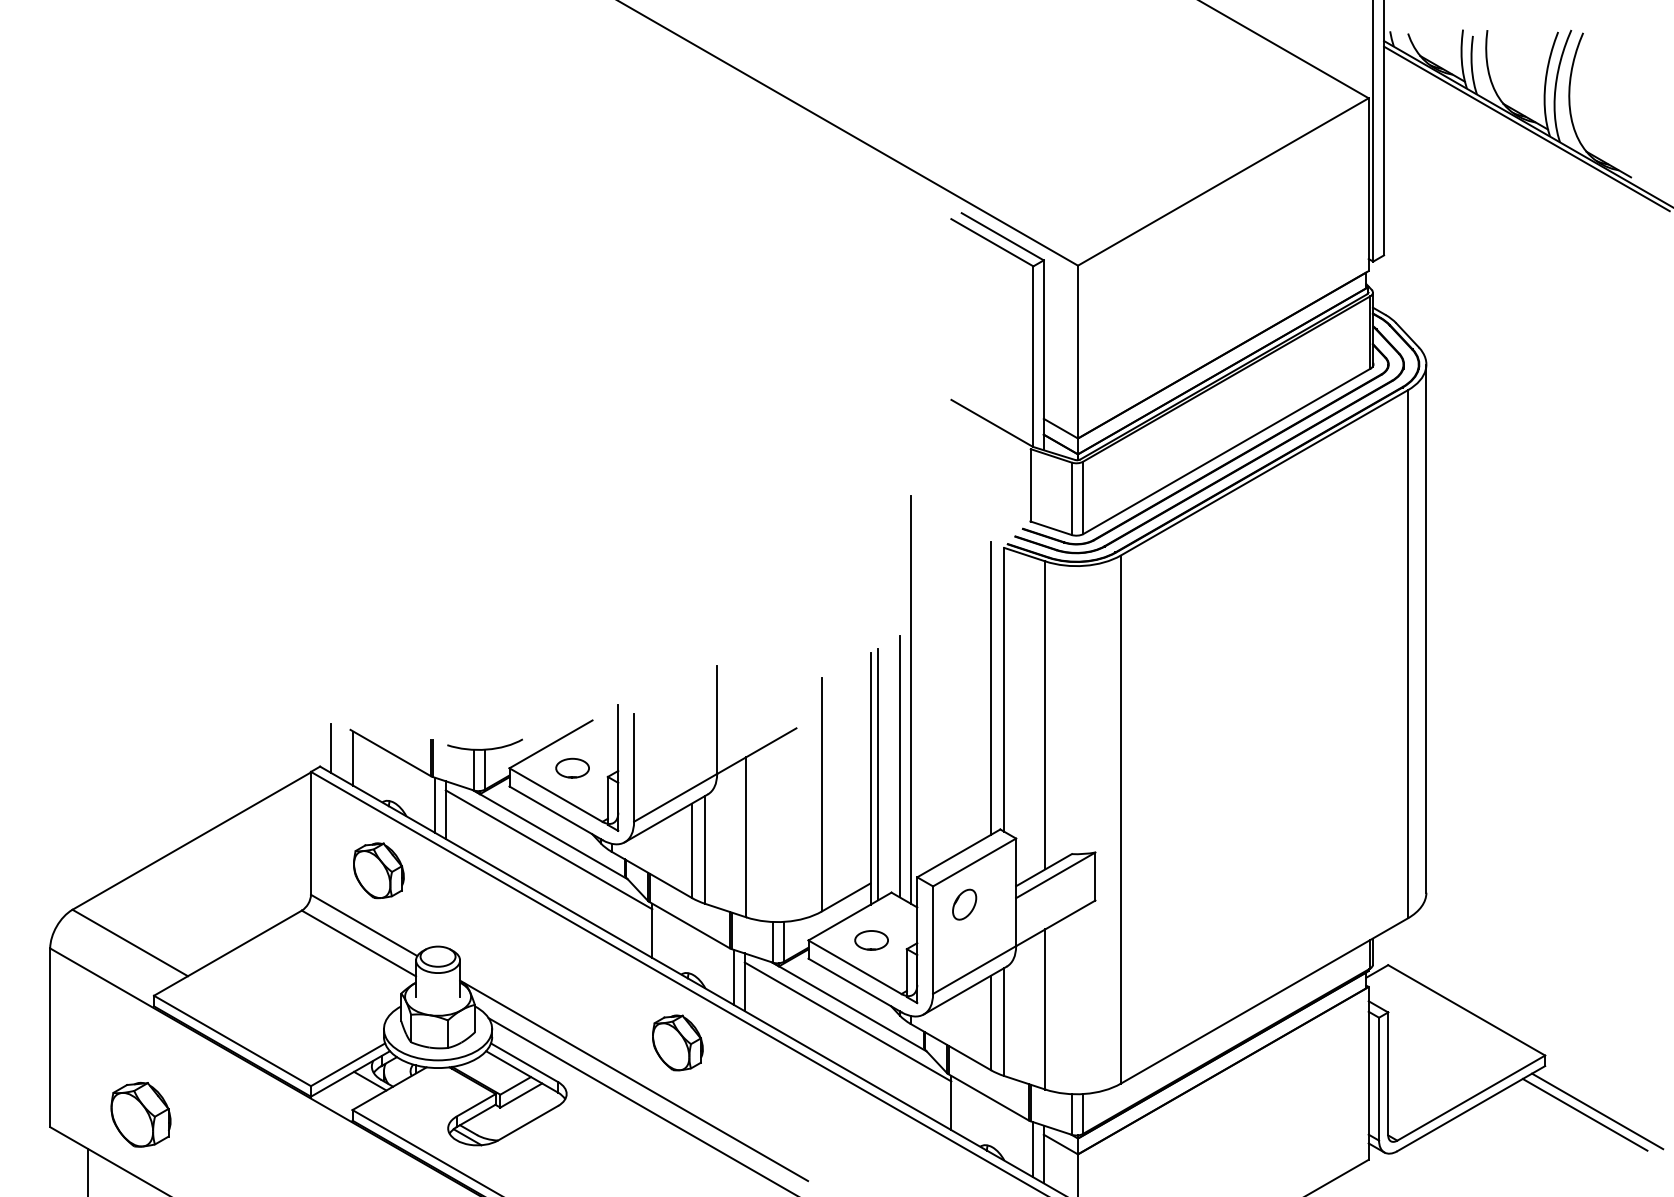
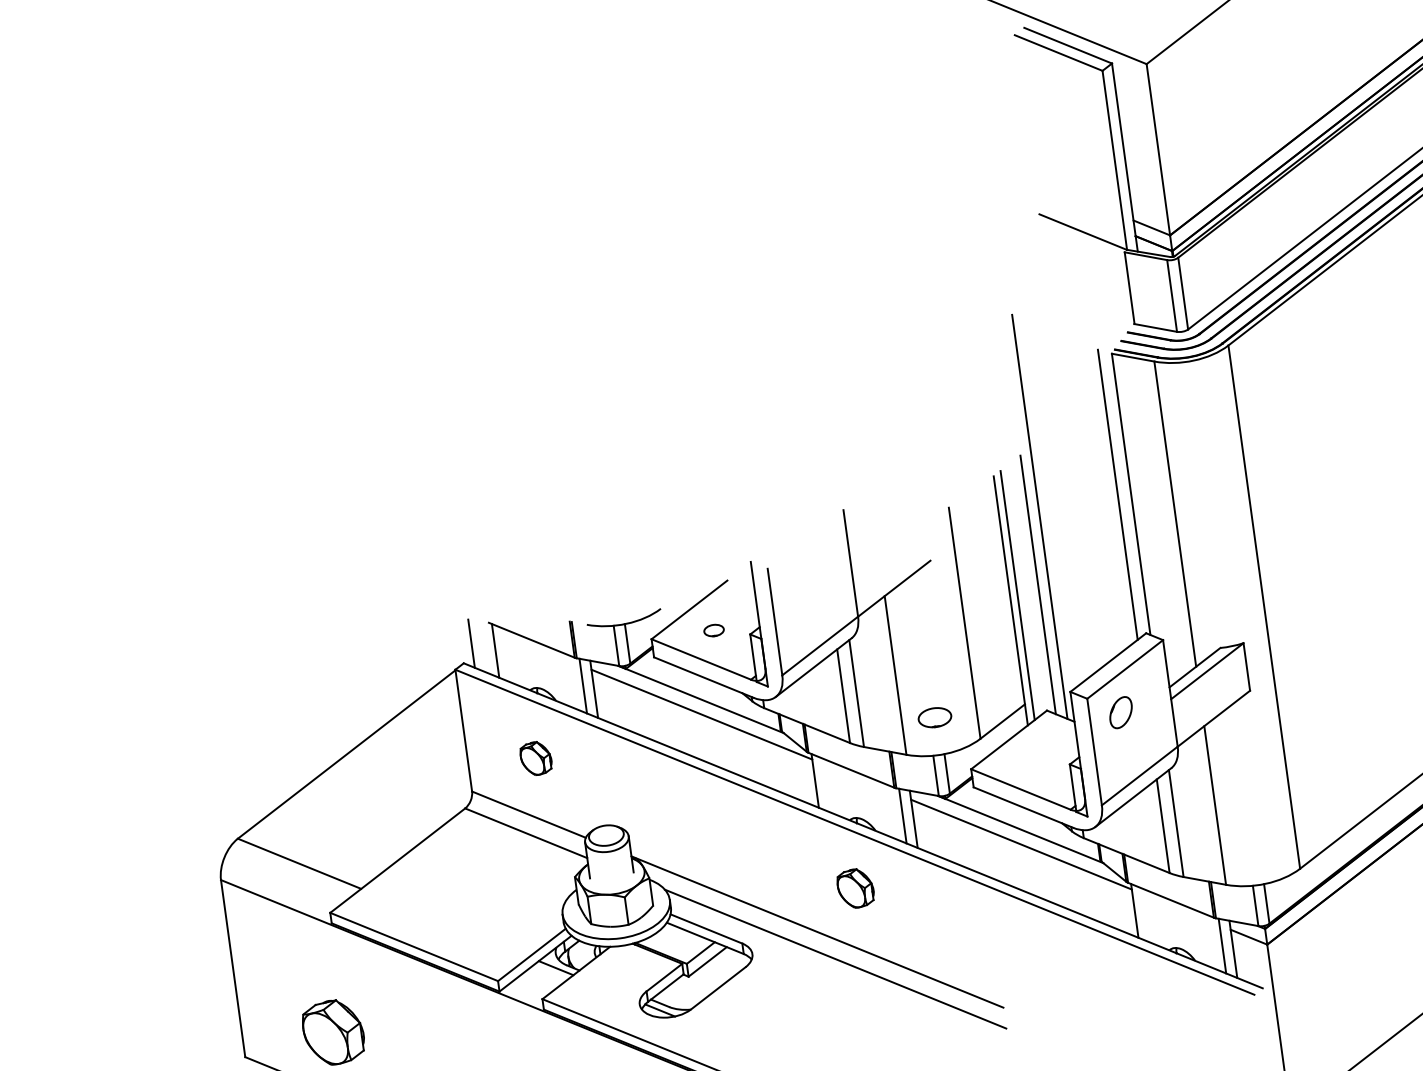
part: (572, 767) -> (713, 629), size x0.6
part: (378, 870) -> (535, 758), size x0.6
part: (871, 940) -> (934, 717), moved
part: (677, 1042) -> (855, 888), size x0.7

